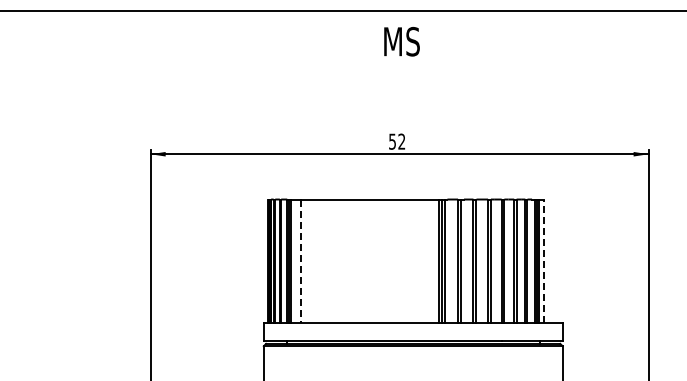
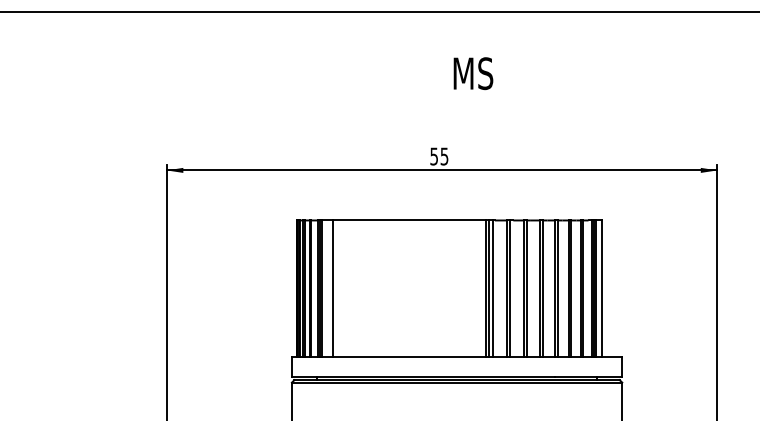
text: (401, 41) -> (472, 73), moved
text: (401, 141) -> (444, 156), 52 -> 55
line: (301, 261) -> (333, 289), dashed -> solid
line: (544, 261) -> (602, 289), dashed -> solid

